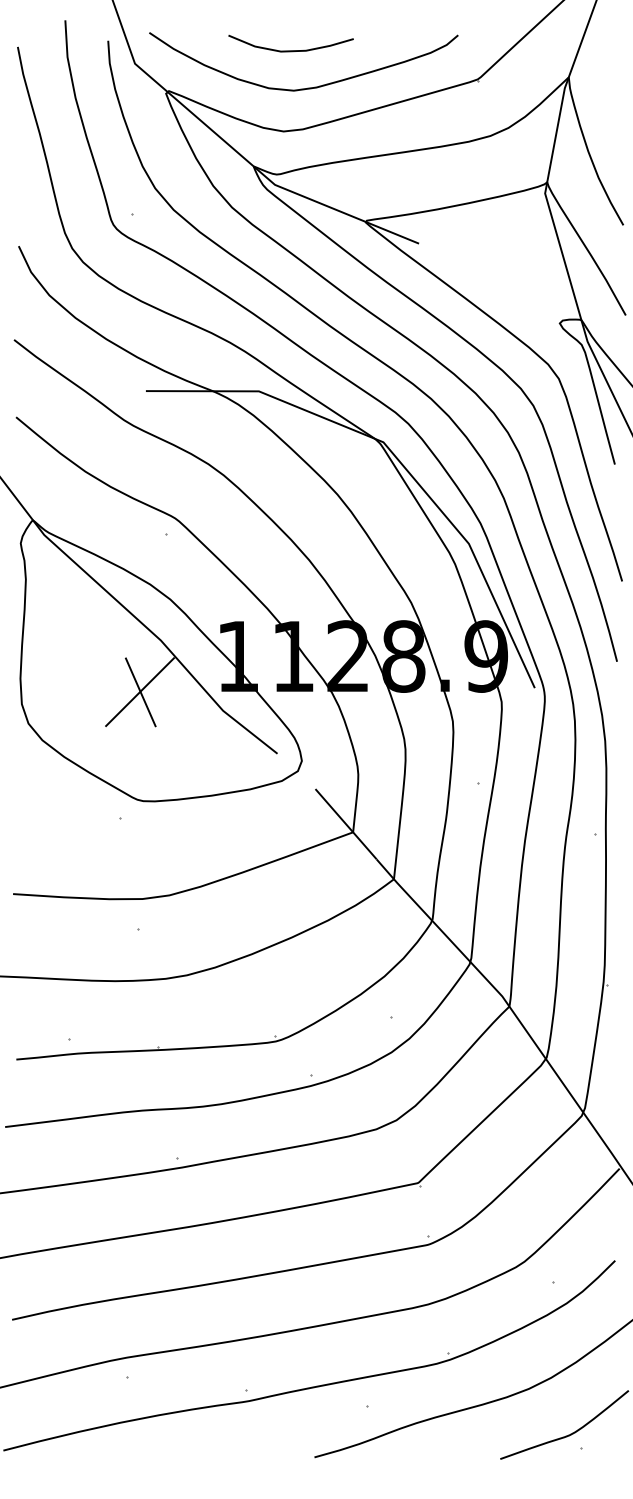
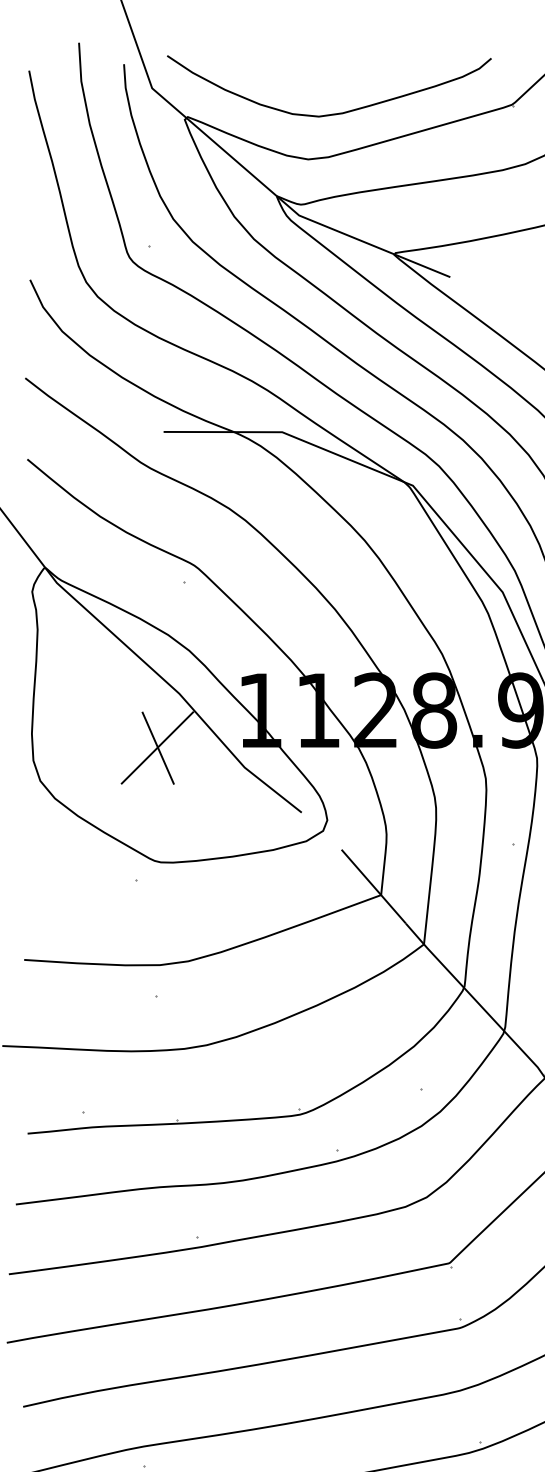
curve: (290, 50) -> (315, 74), removed

